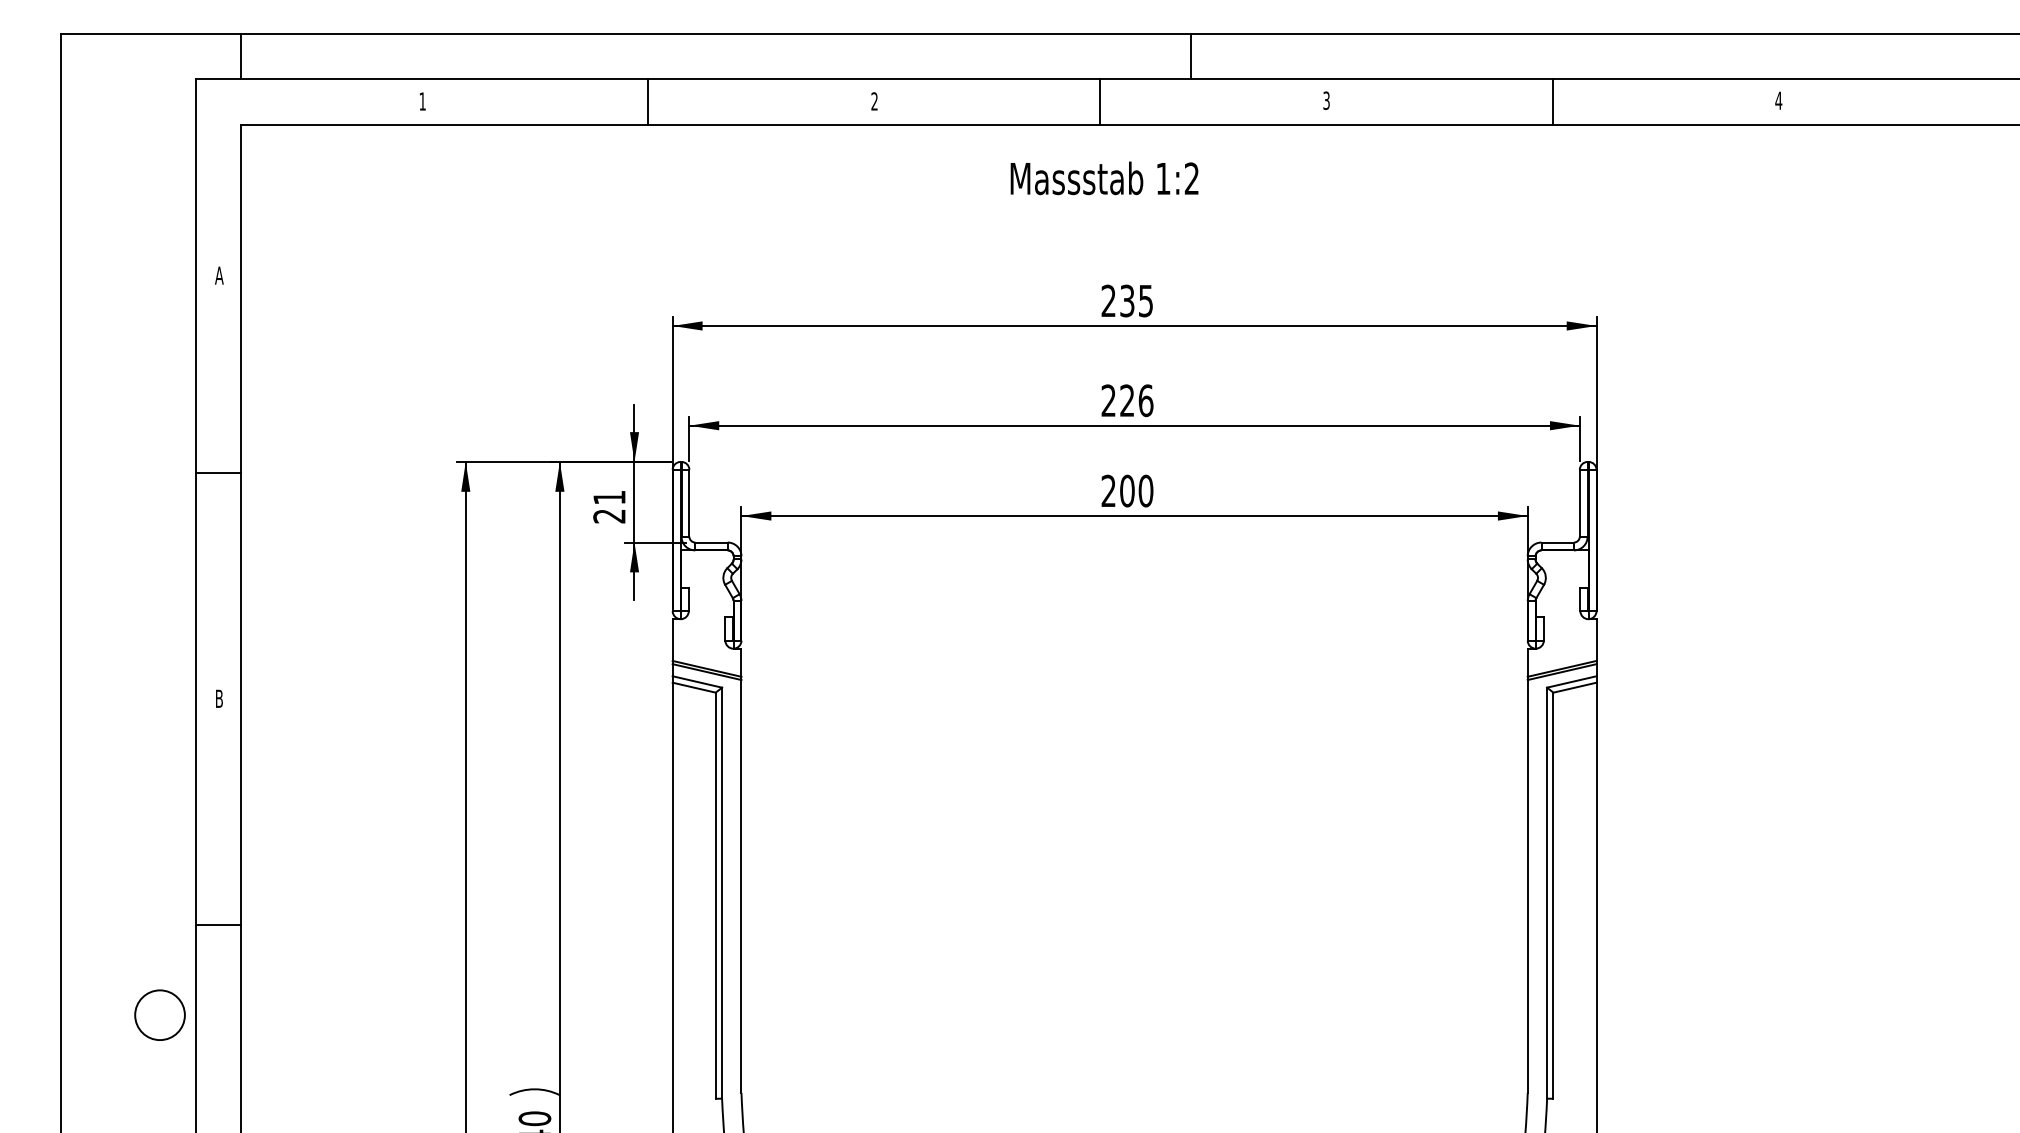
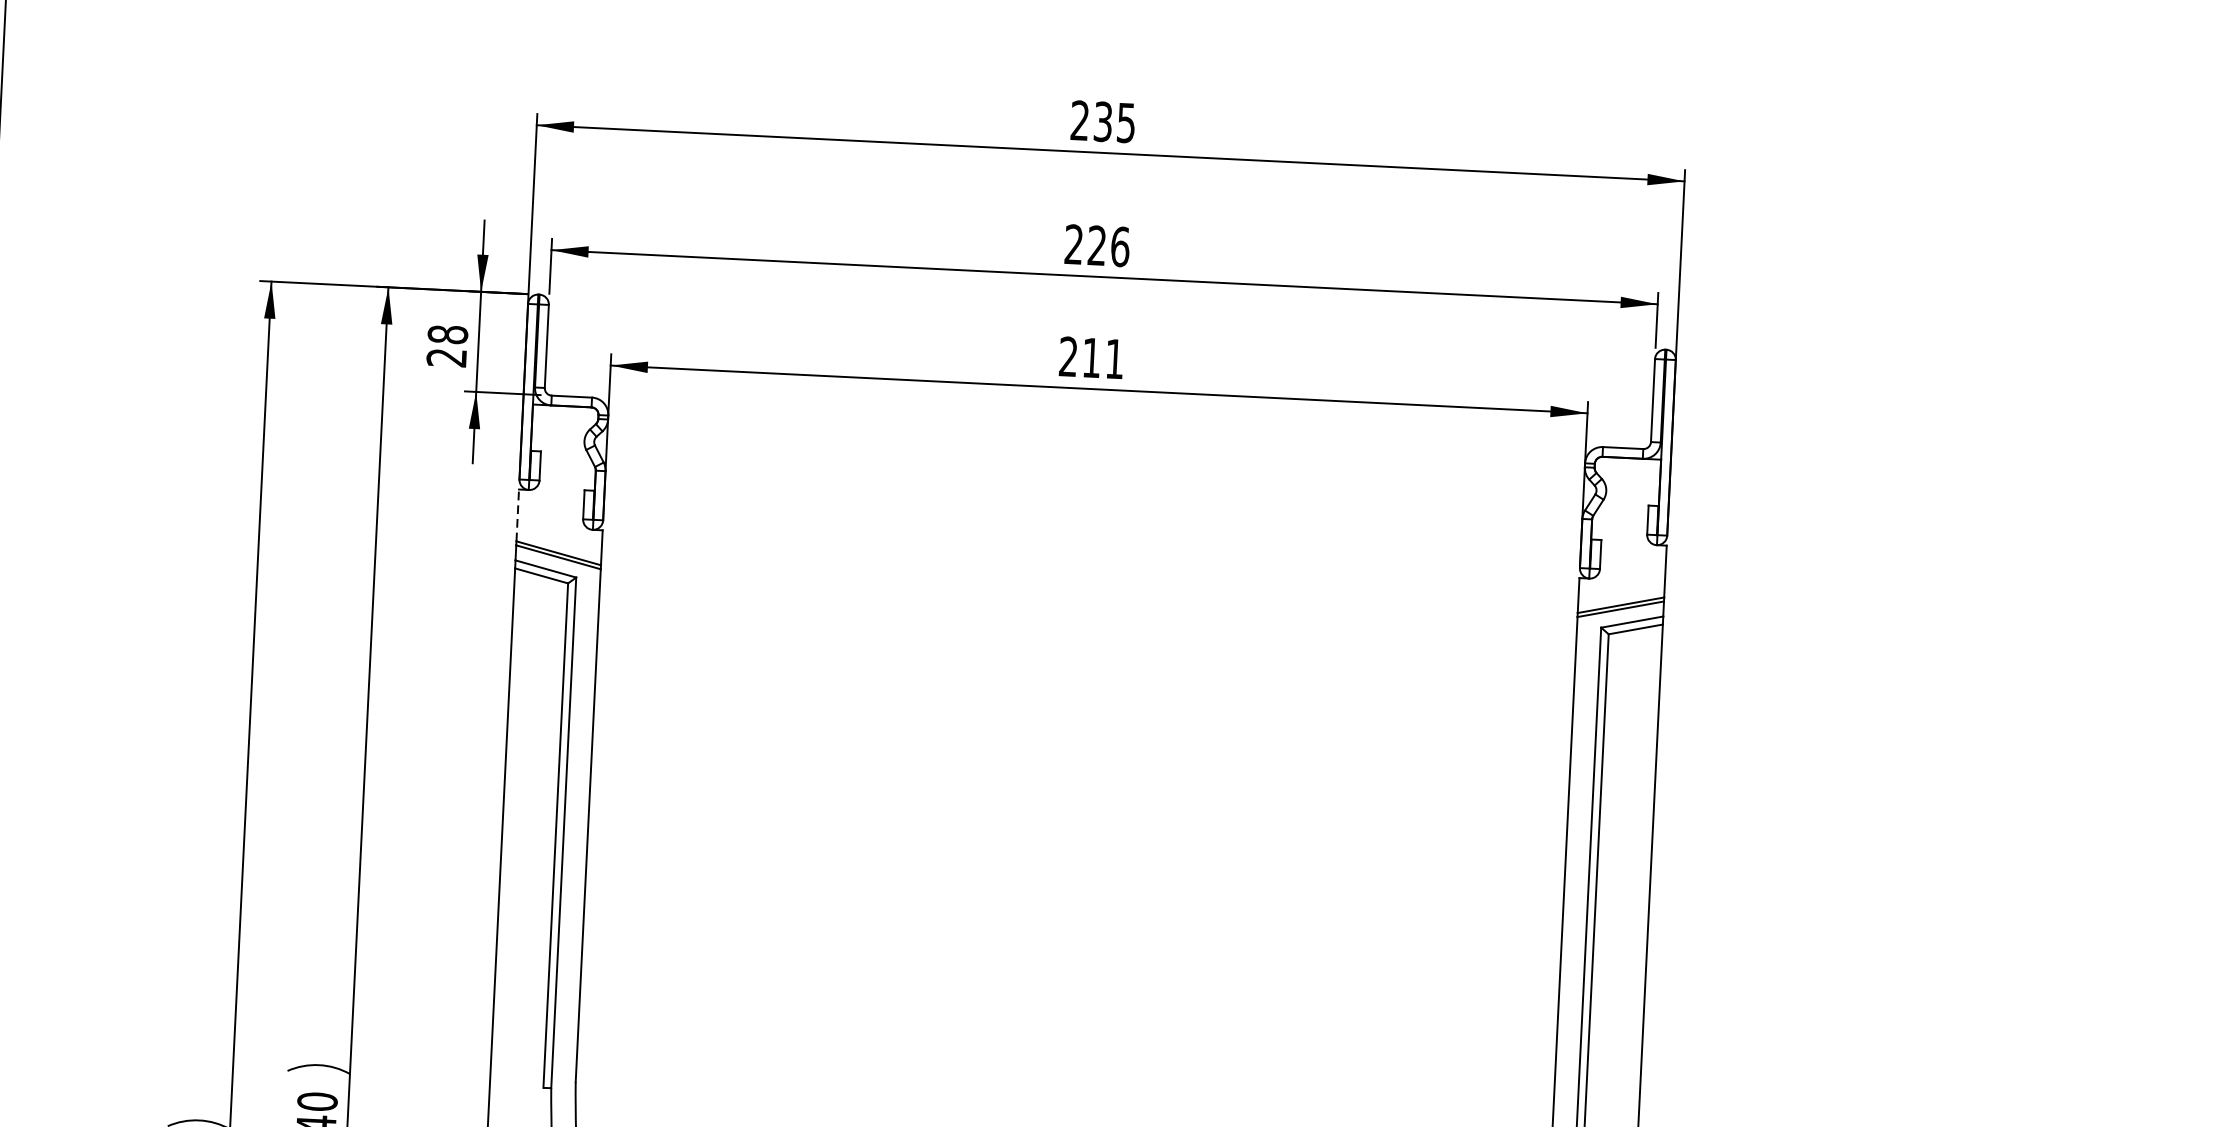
text: (1136, 490) -> (1103, 357), 200 -> 211
text: (609, 497) -> (447, 334), 21 -> 28
line: (672, 640) -> (517, 515), solid -> dashed

